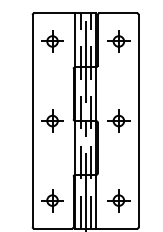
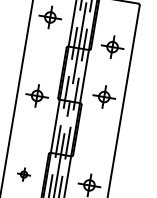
part: (118, 41) -> (112, 47), moved
part: (118, 120) -> (103, 96), moved
part: (52, 200) -> (24, 174), size x0.6

